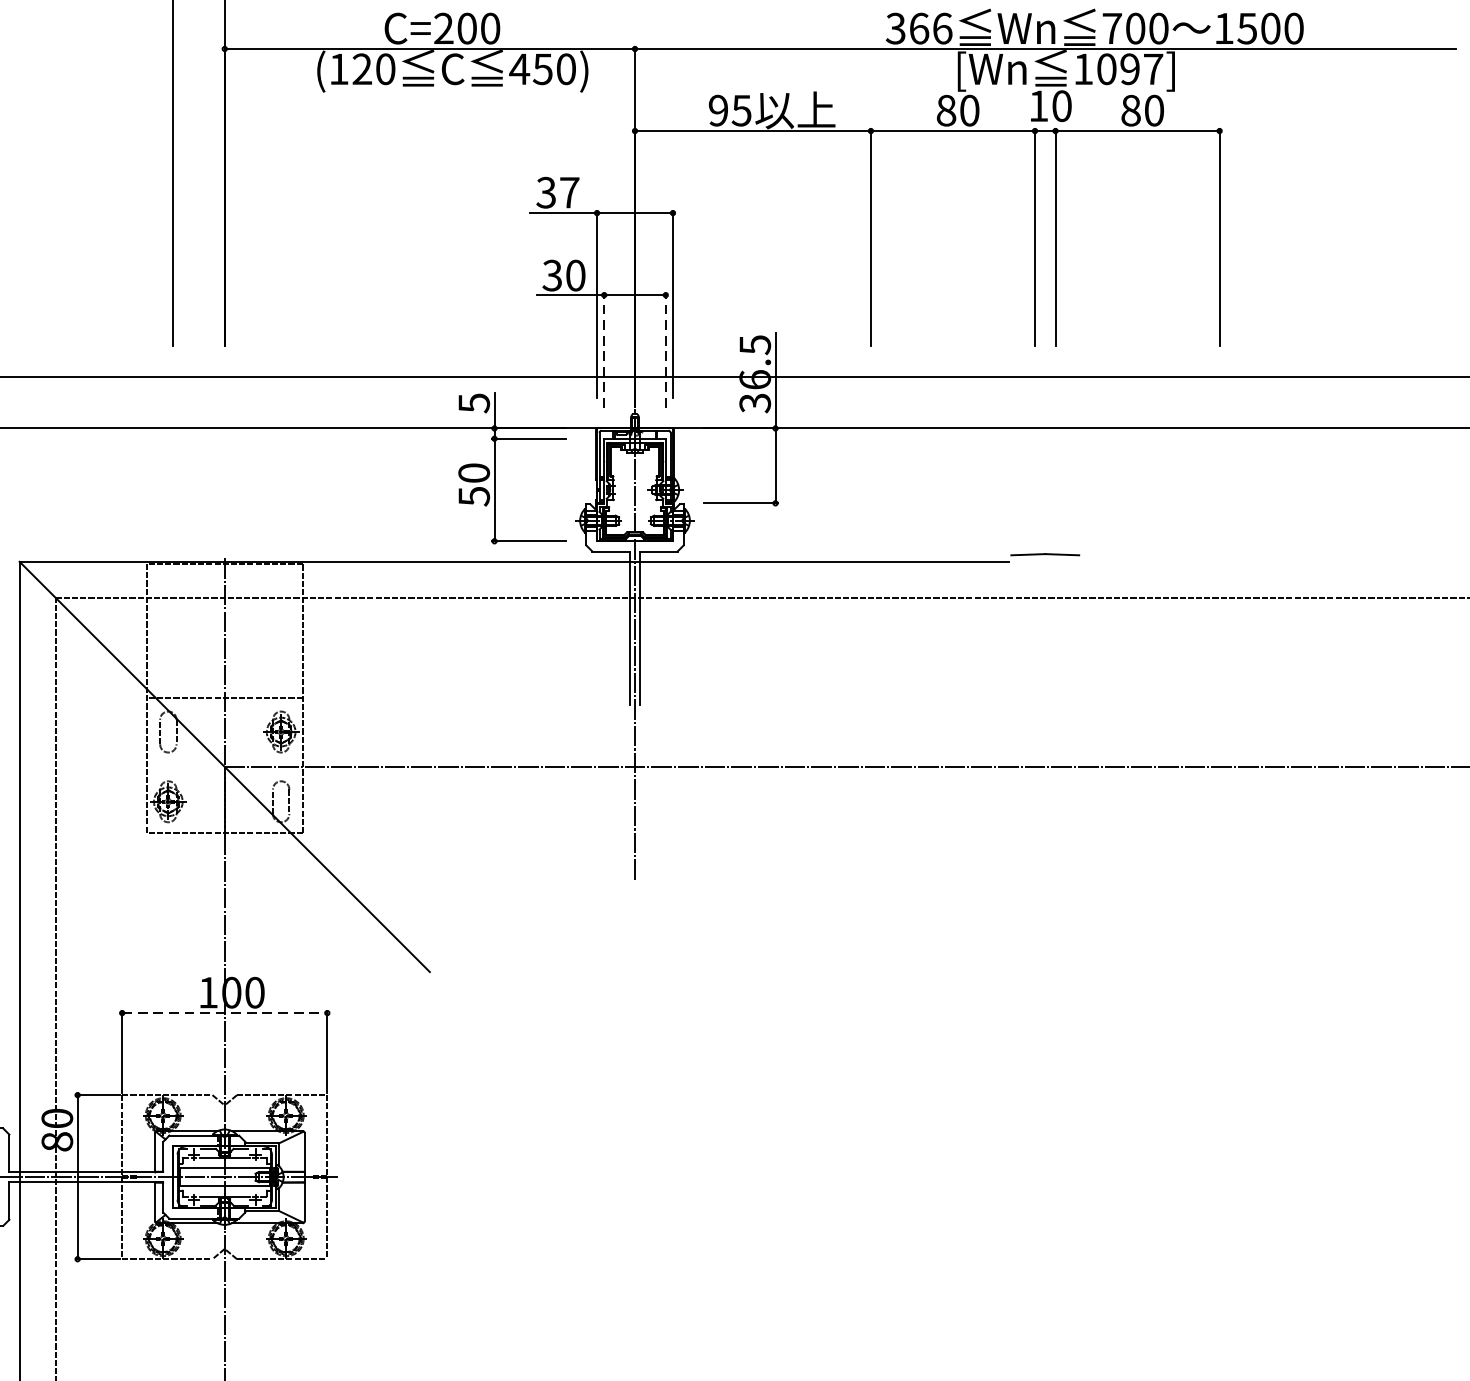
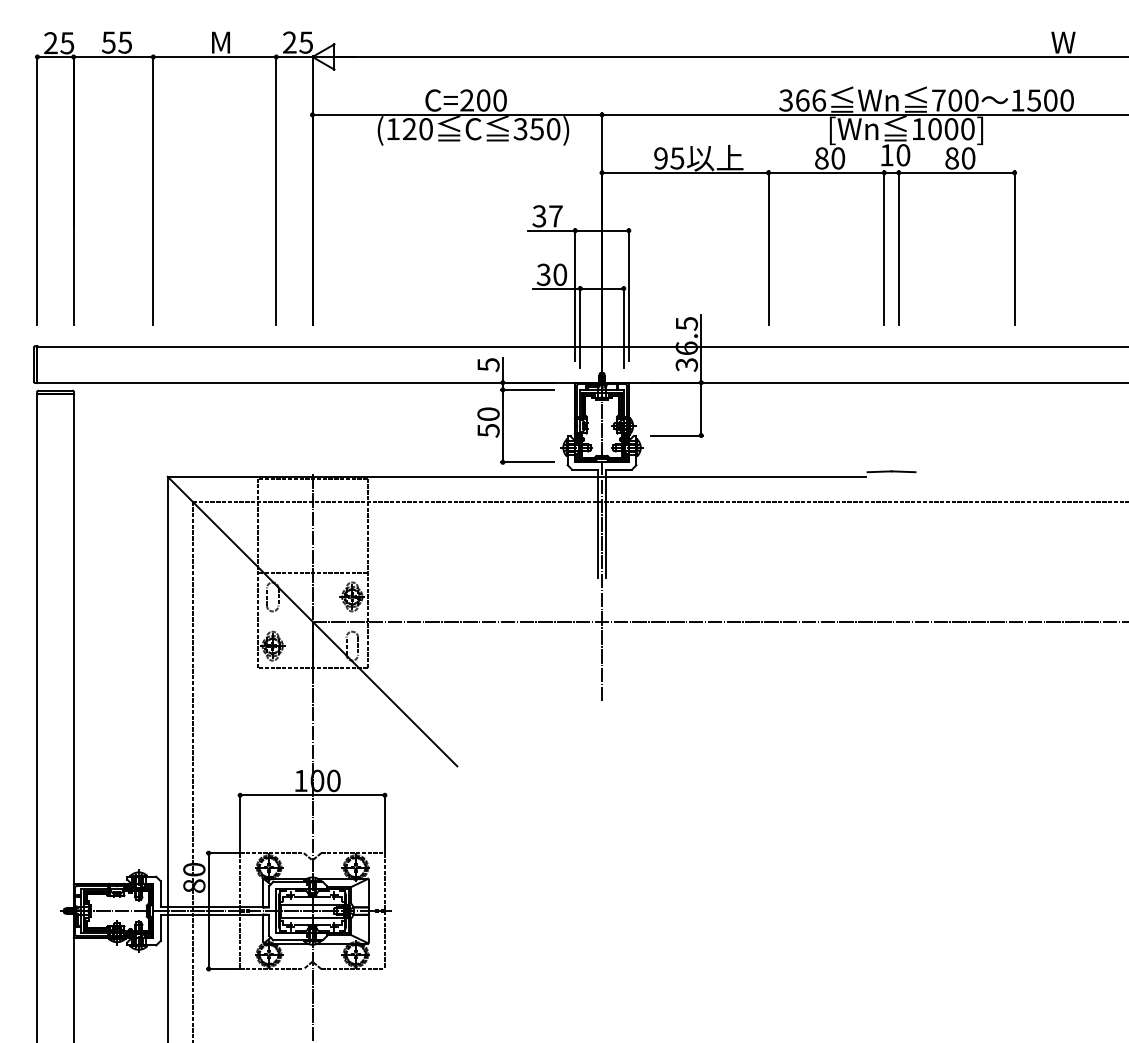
text: (519, 69) -> (520, 129), 450) -> 350)
text: (1141, 69) -> (959, 129), 1097] -> 1000]
line: (604, 350) -> (580, 327), dashed -> solid
line: (665, 350) -> (623, 327), dashed -> solid
line: (226, 1013) -> (313, 795), dashed -> solid

